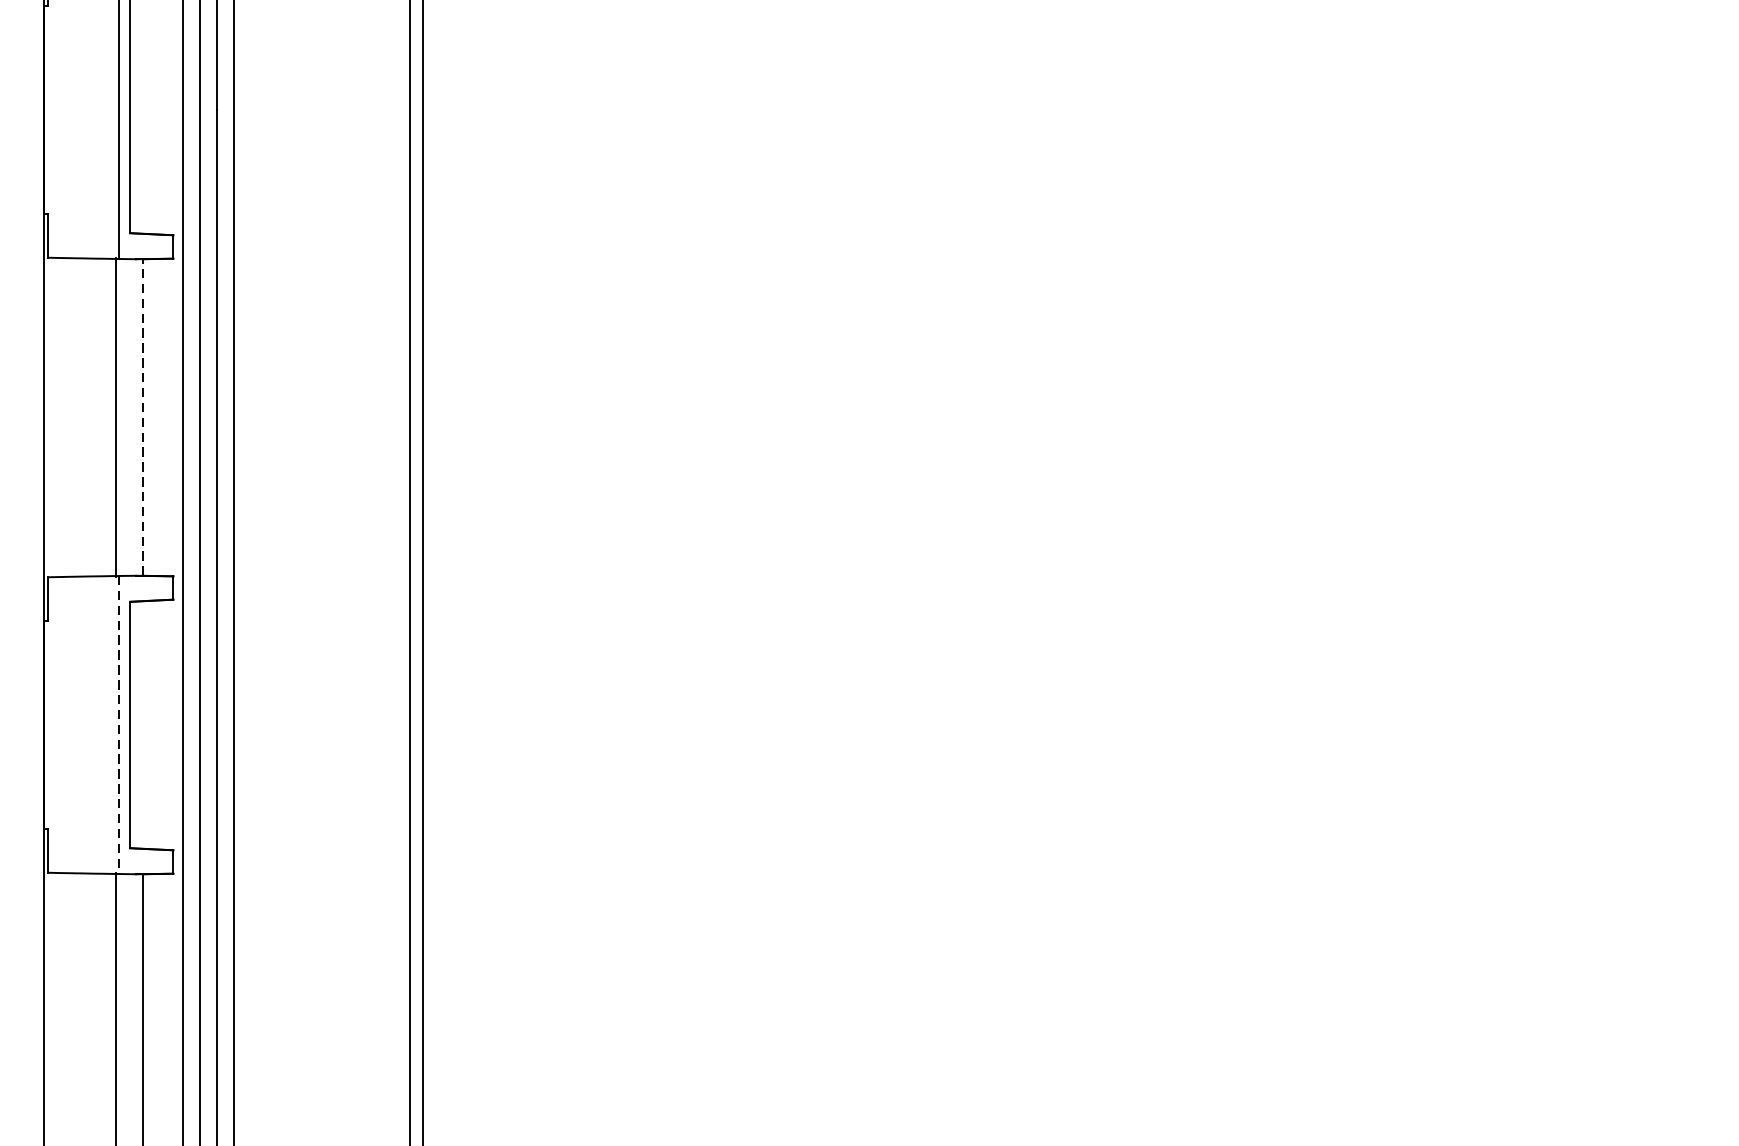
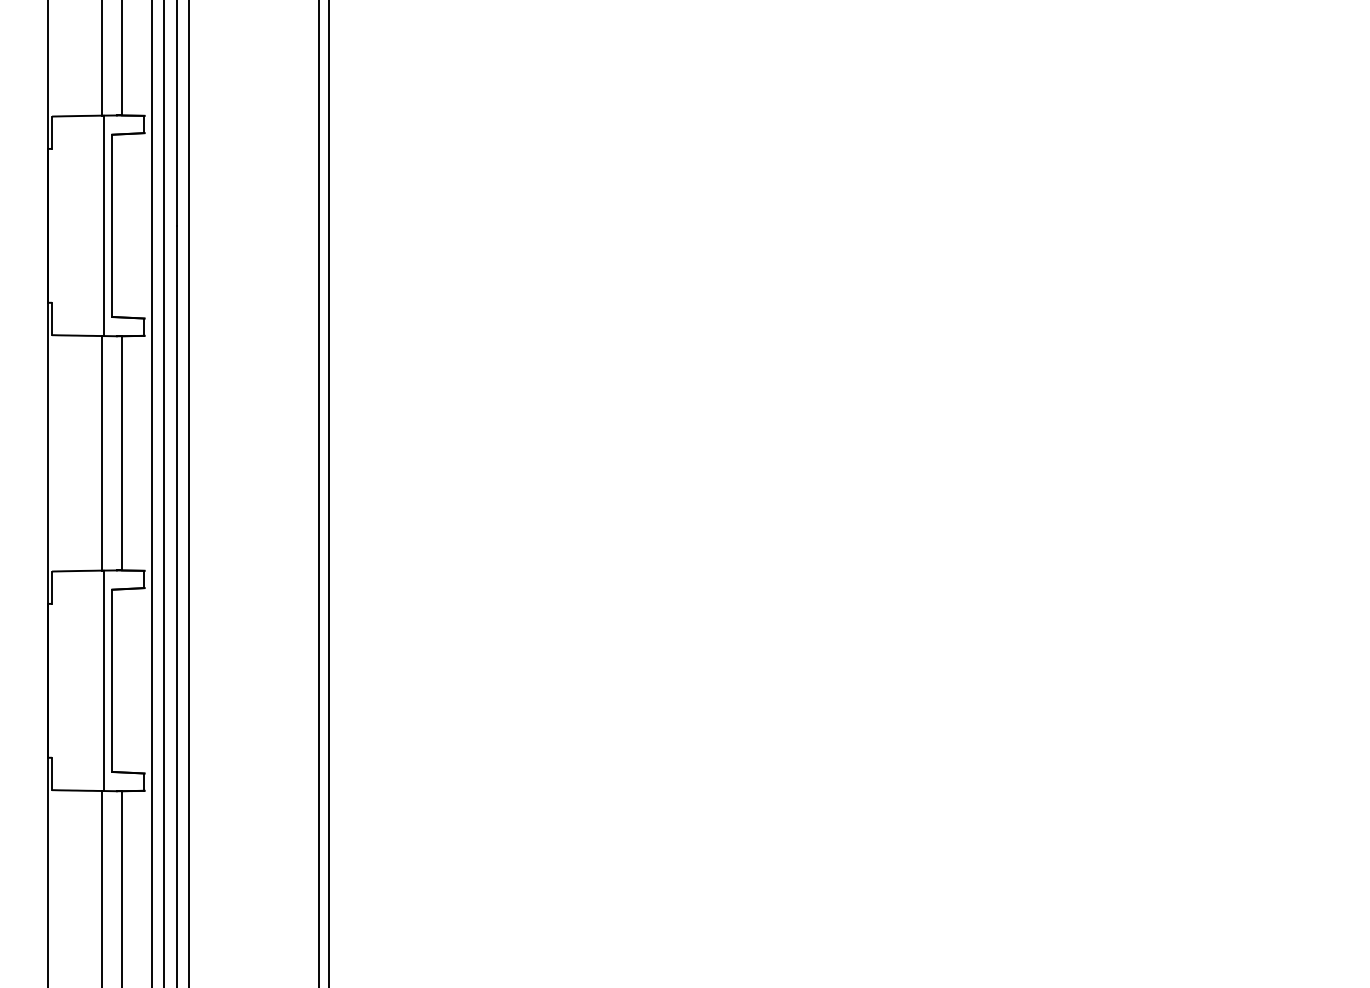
line: (143, 416) -> (122, 452), dashed -> solid
line: (119, 725) -> (104, 681), dashed -> solid

